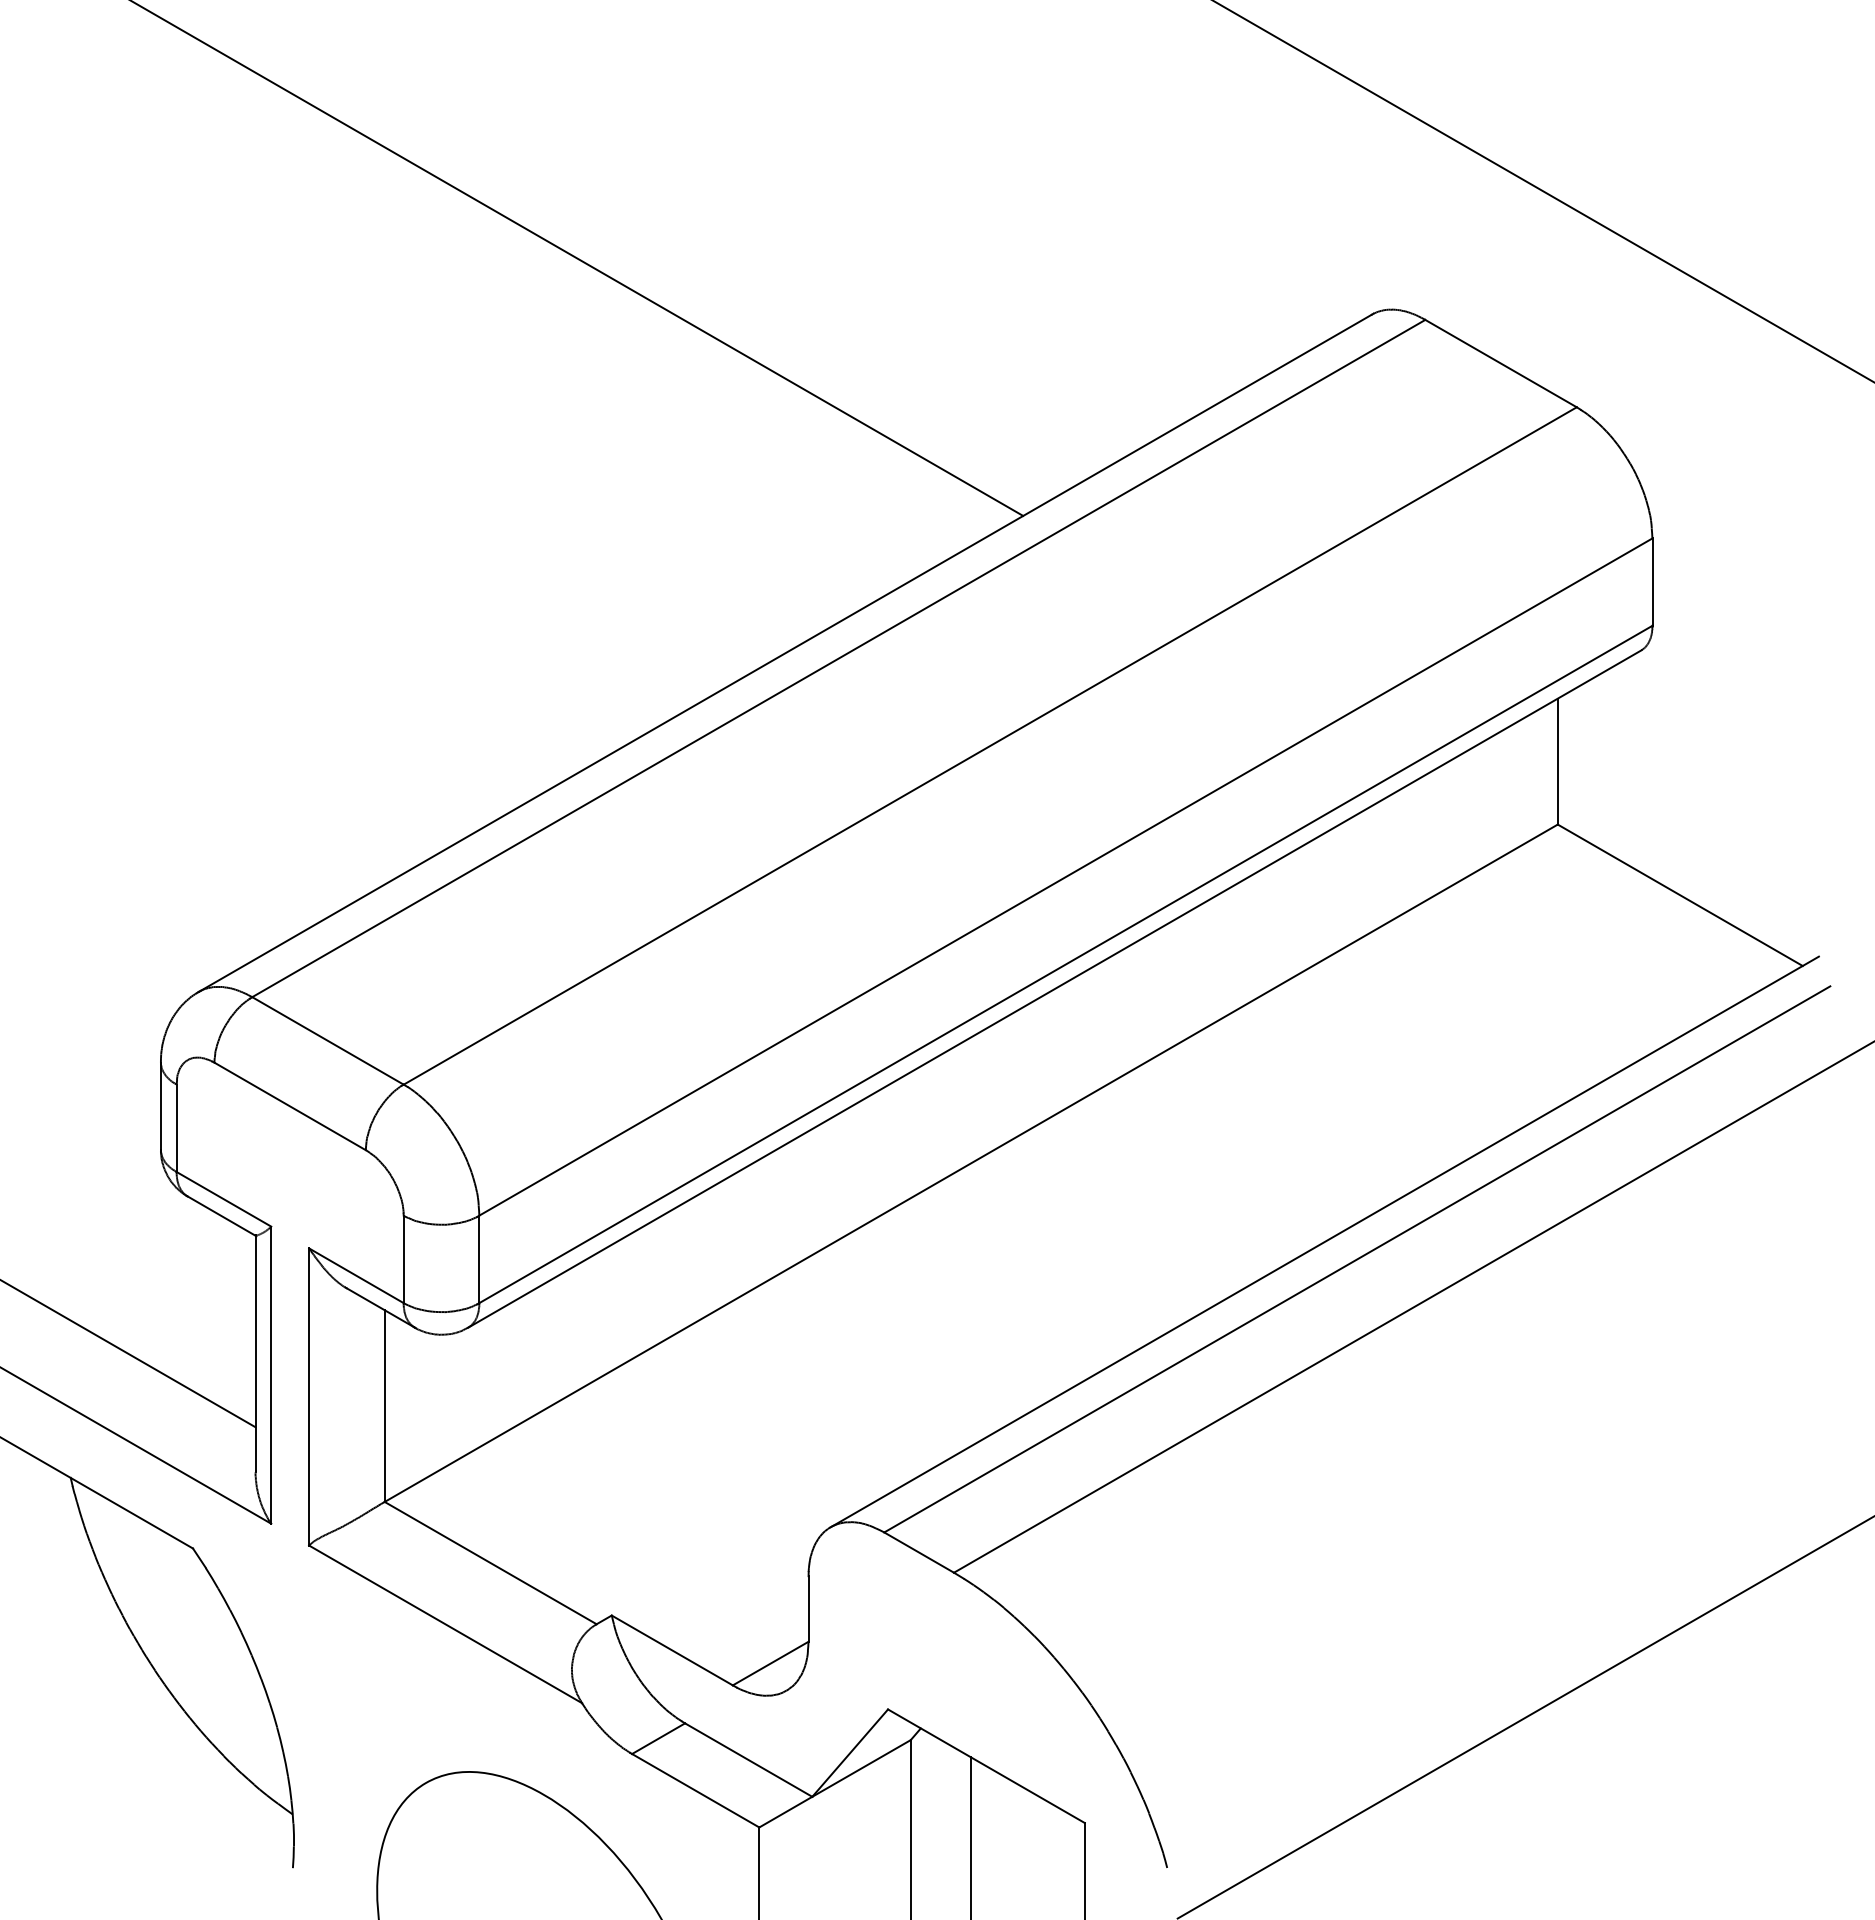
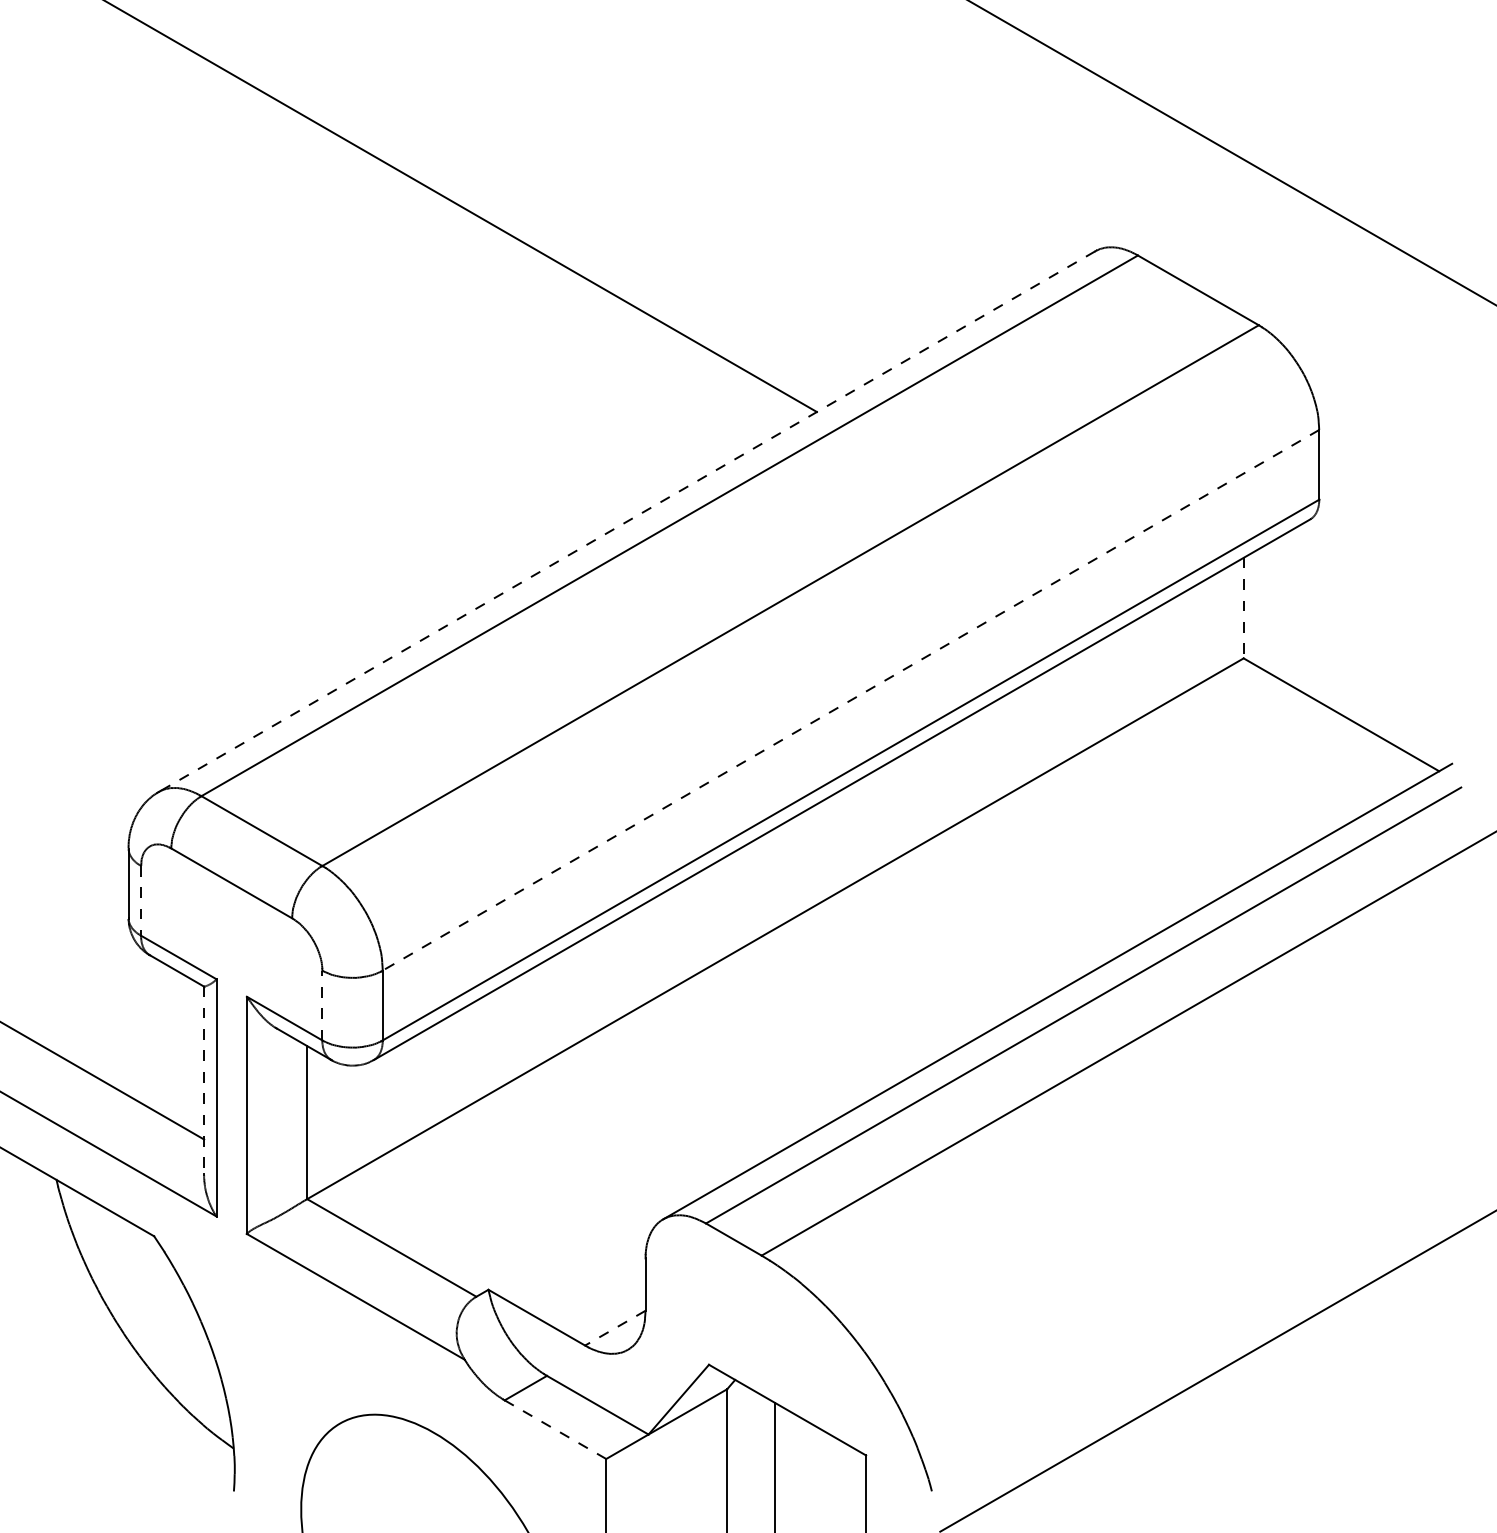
line: (784, 653) -> (626, 521), solid -> dashed
line: (1557, 762) -> (1243, 608), solid -> dashed
line: (1065, 877) -> (850, 700), solid -> dashed
line: (176, 1128) -> (140, 901), solid -> dashed
line: (403, 1259) -> (322, 1005), solid -> dashed
line: (255, 1353) -> (204, 1080), solid -> dashed
line: (770, 1663) -> (615, 1328), solid -> dashed
line: (695, 1790) -> (555, 1429), solid -> dashed

